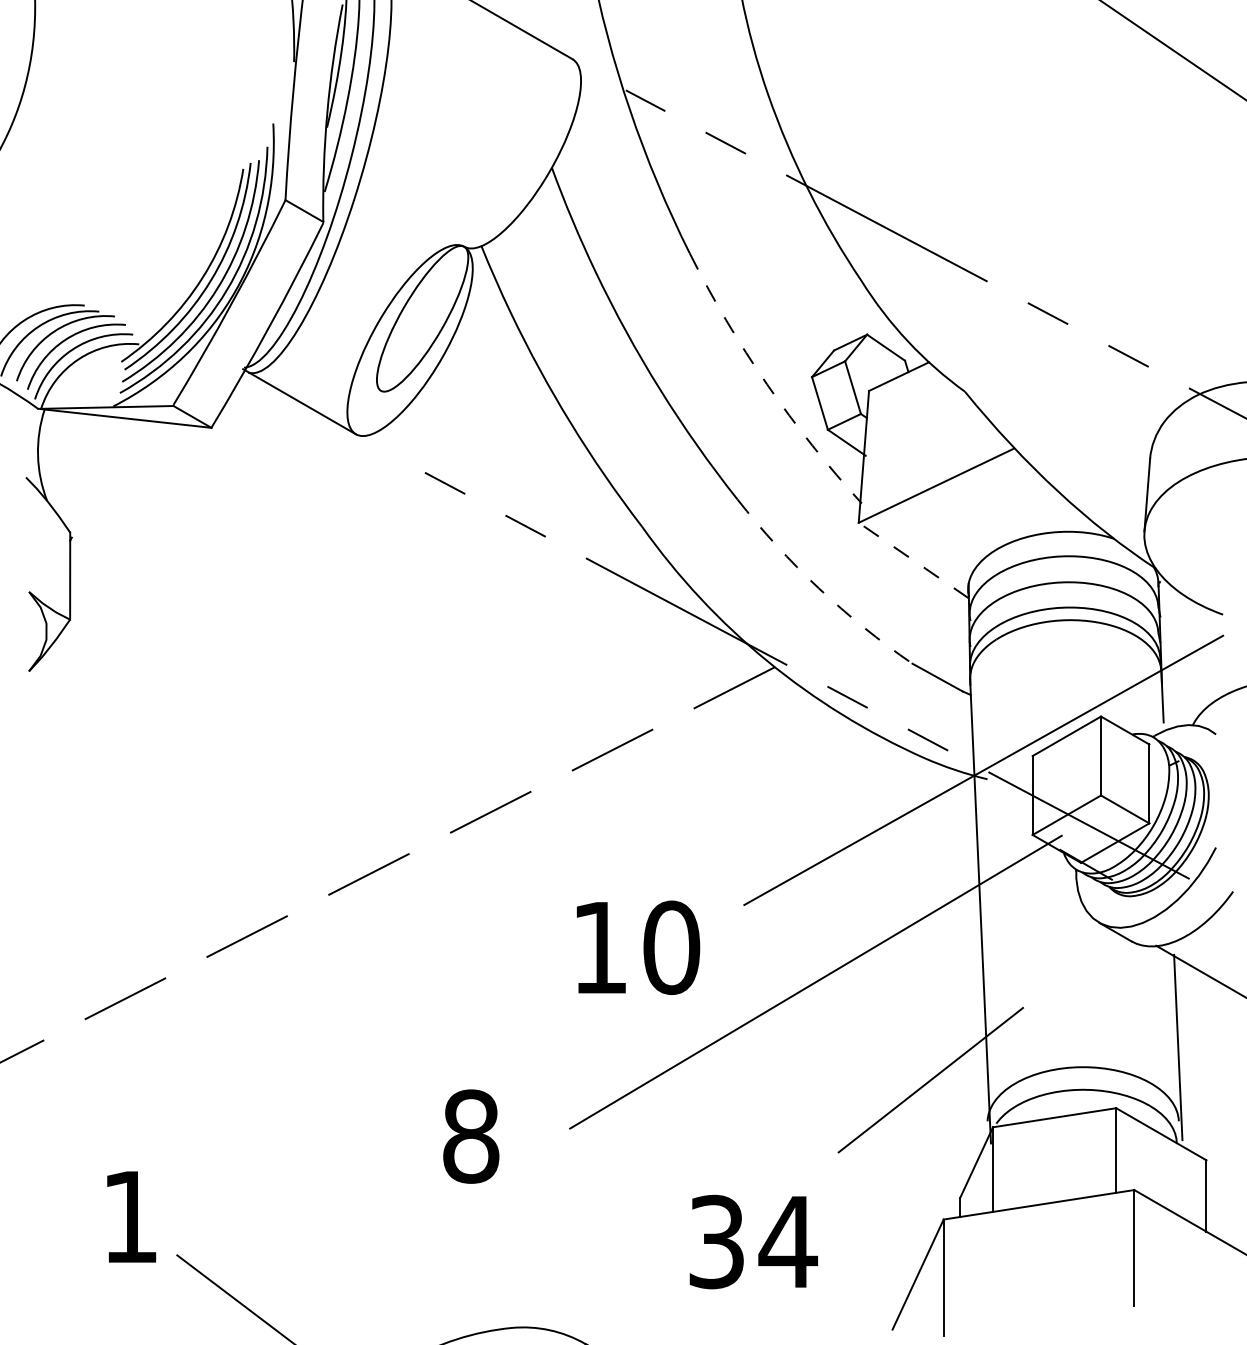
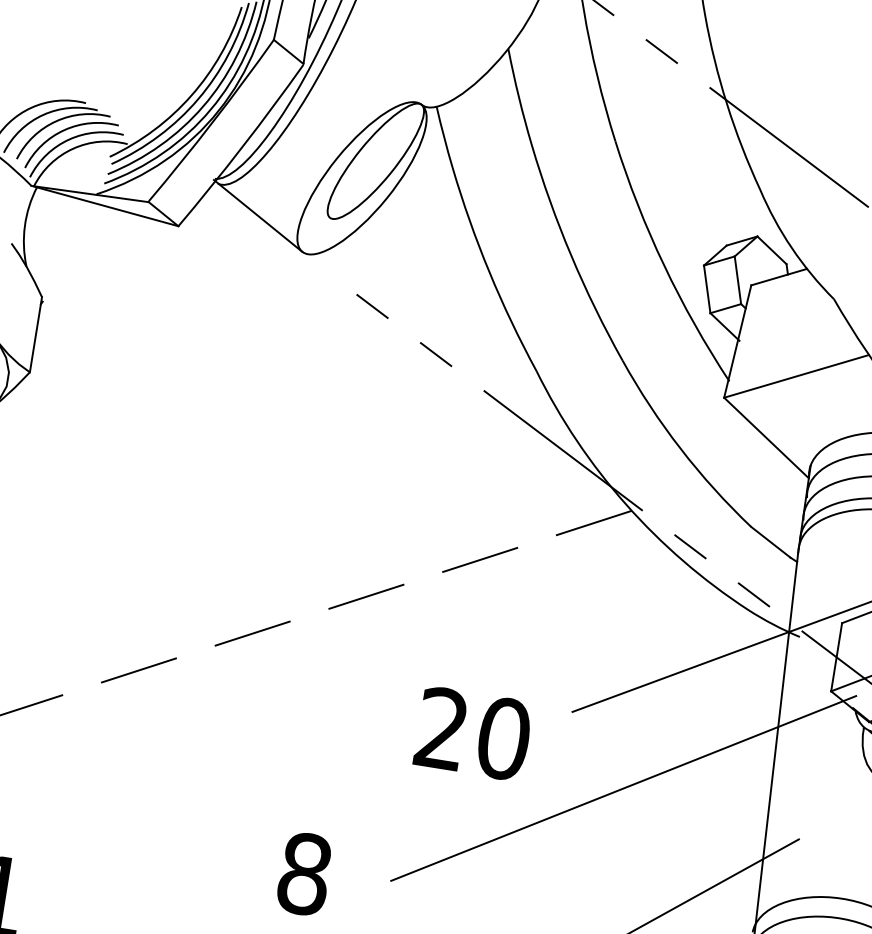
arc: (767, 384) -> (664, 265), dashed -> solid
line: (913, 560) -> (766, 437), dashed -> solid
line: (818, 588) -> (680, 448), dashed -> solid
text: (598, 946) -> (440, 727), 10 -> 20

